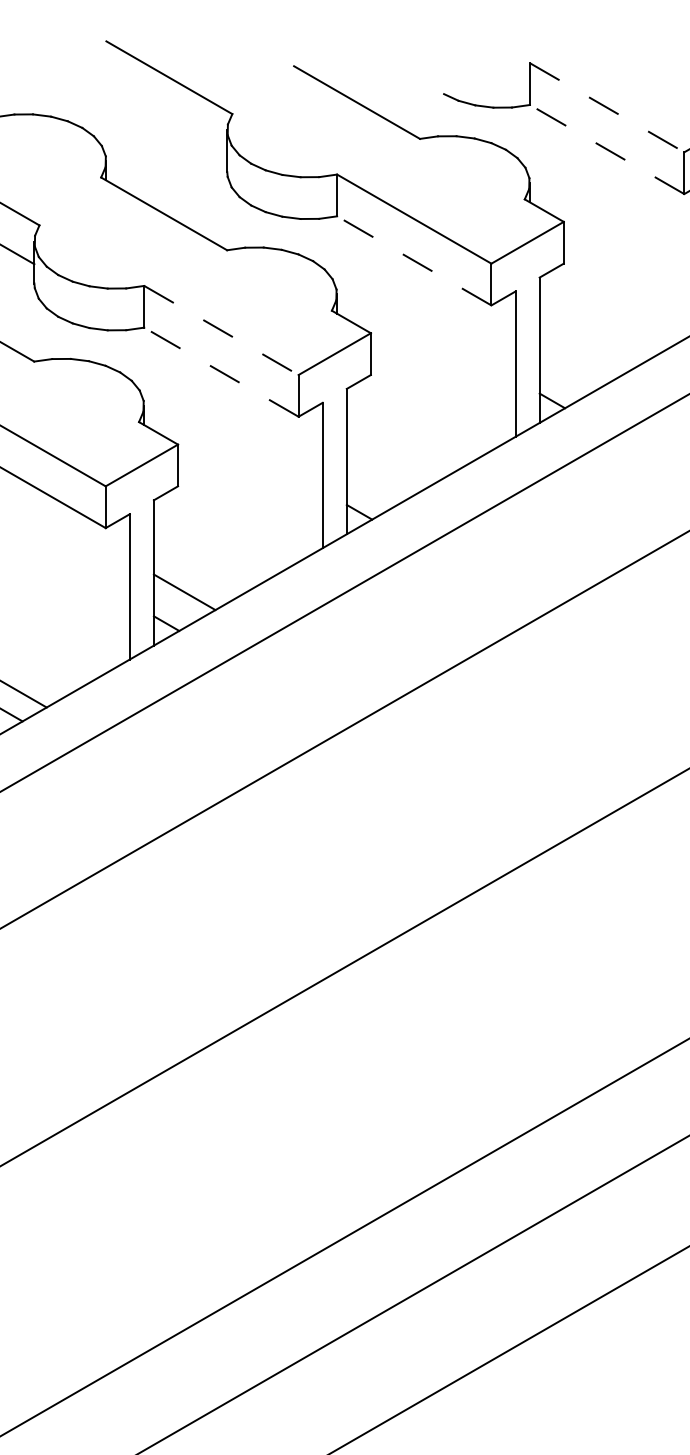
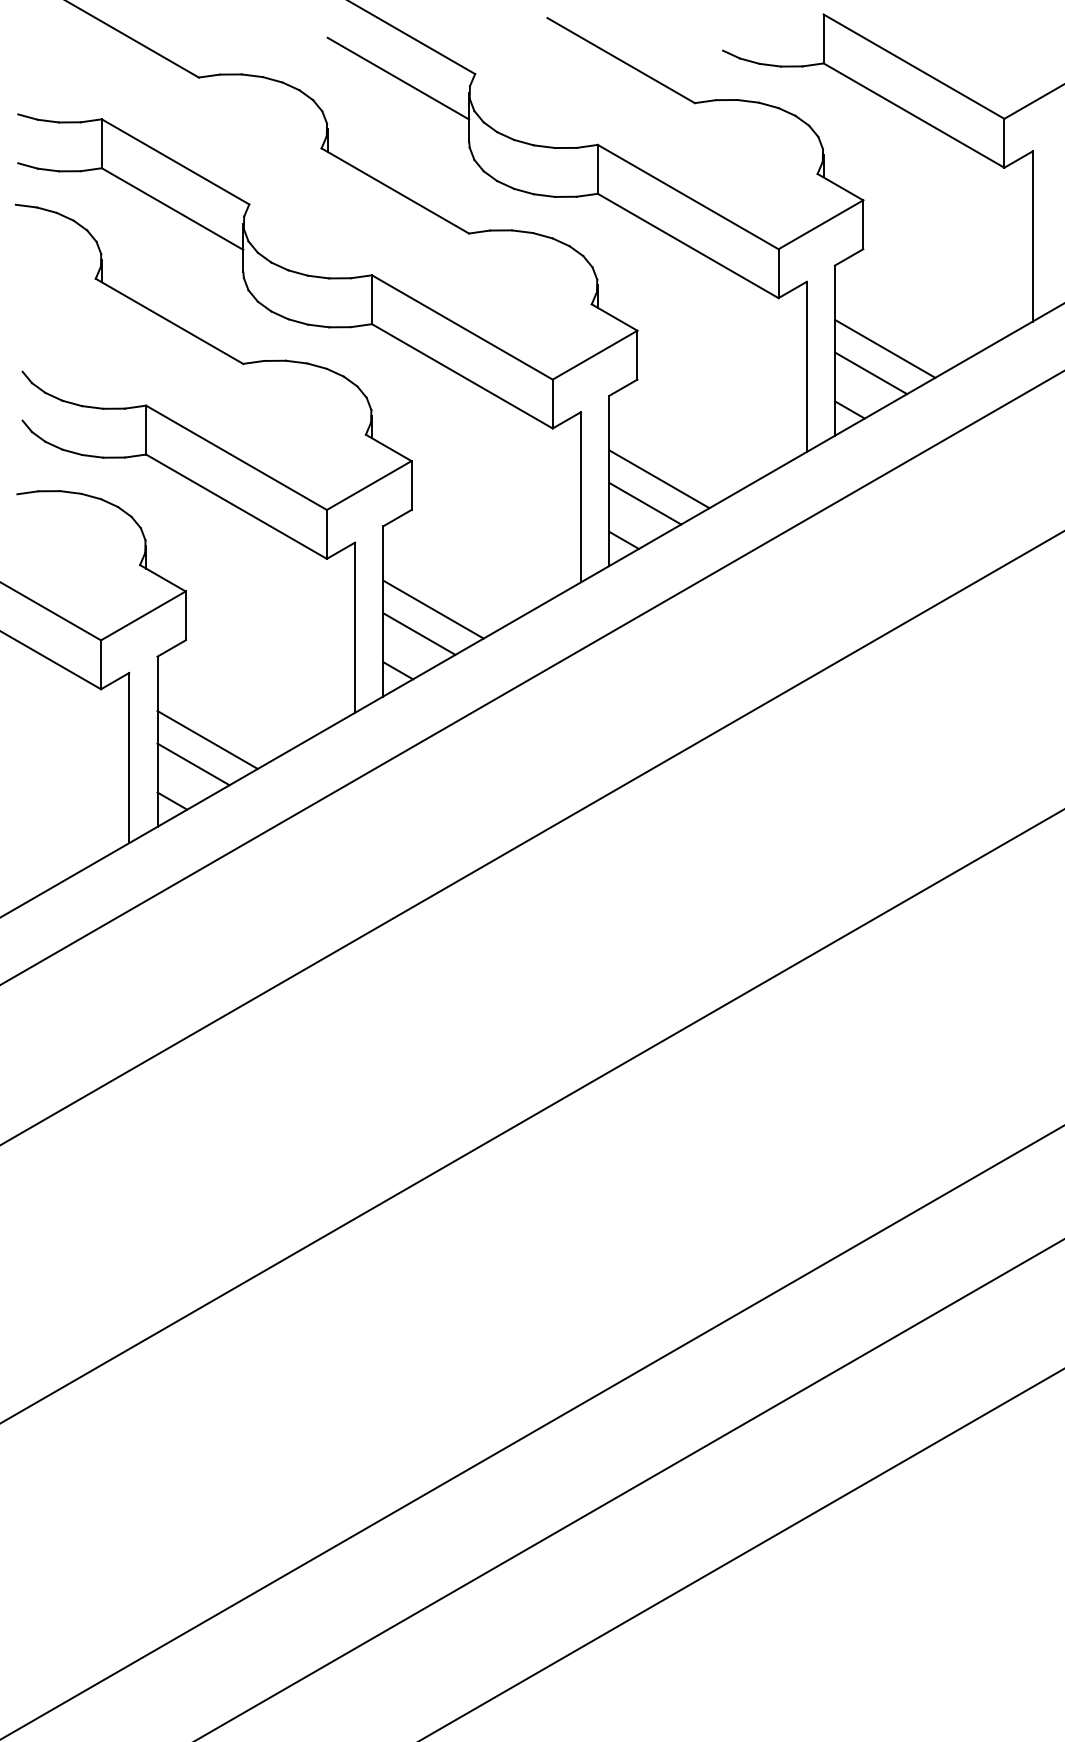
line: (607, 107) -> (914, 66), dashed -> solid
line: (166, 117) -> (398, 78), added
line: (606, 149) -> (913, 115), dashed -> solid
line: (413, 260) -> (687, 245), dashed -> solid
line: (221, 330) -> (462, 327), dashed -> solid
line: (582, 348) -> (885, 348), added
line: (570, 369) -> (871, 373), added
line: (220, 372) -> (461, 376), dashed -> solid
line: (389, 460) -> (659, 479), added
line: (377, 480) -> (645, 503), added
line: (196, 571) -> (433, 609), added

